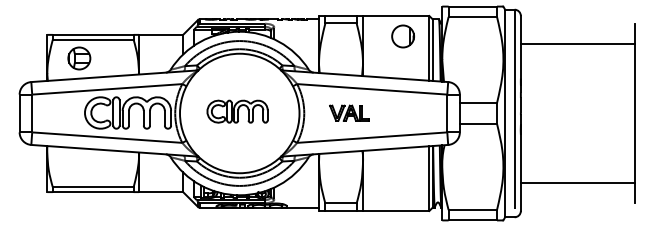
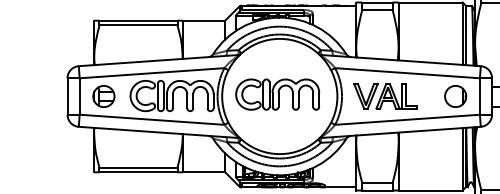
part: (402, 36) -> (455, 96), moved
part: (79, 58) -> (104, 96), moved
part: (237, 111) -> (277, 94), size x1.43
part: (349, 112) -> (385, 95), size x1.67

